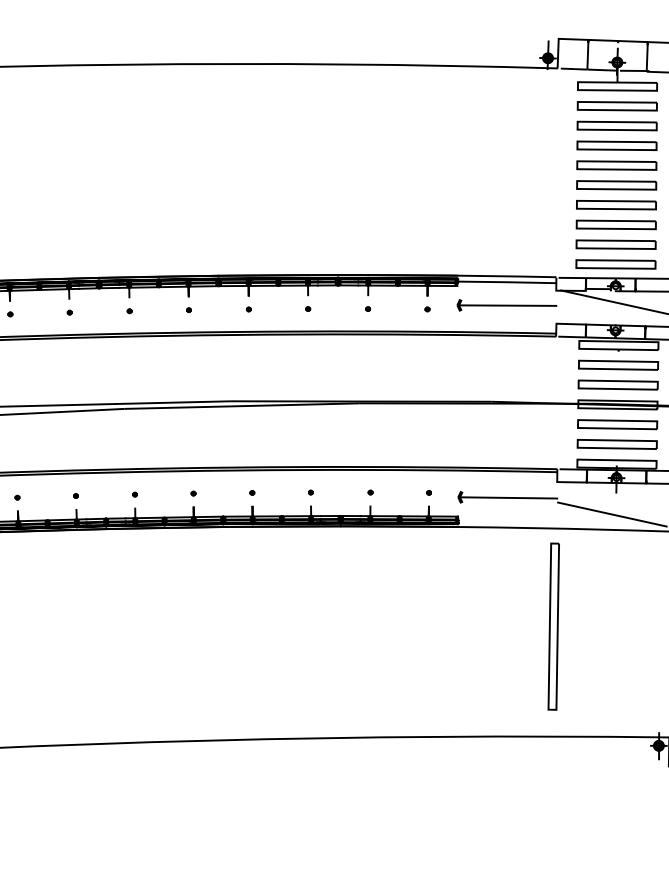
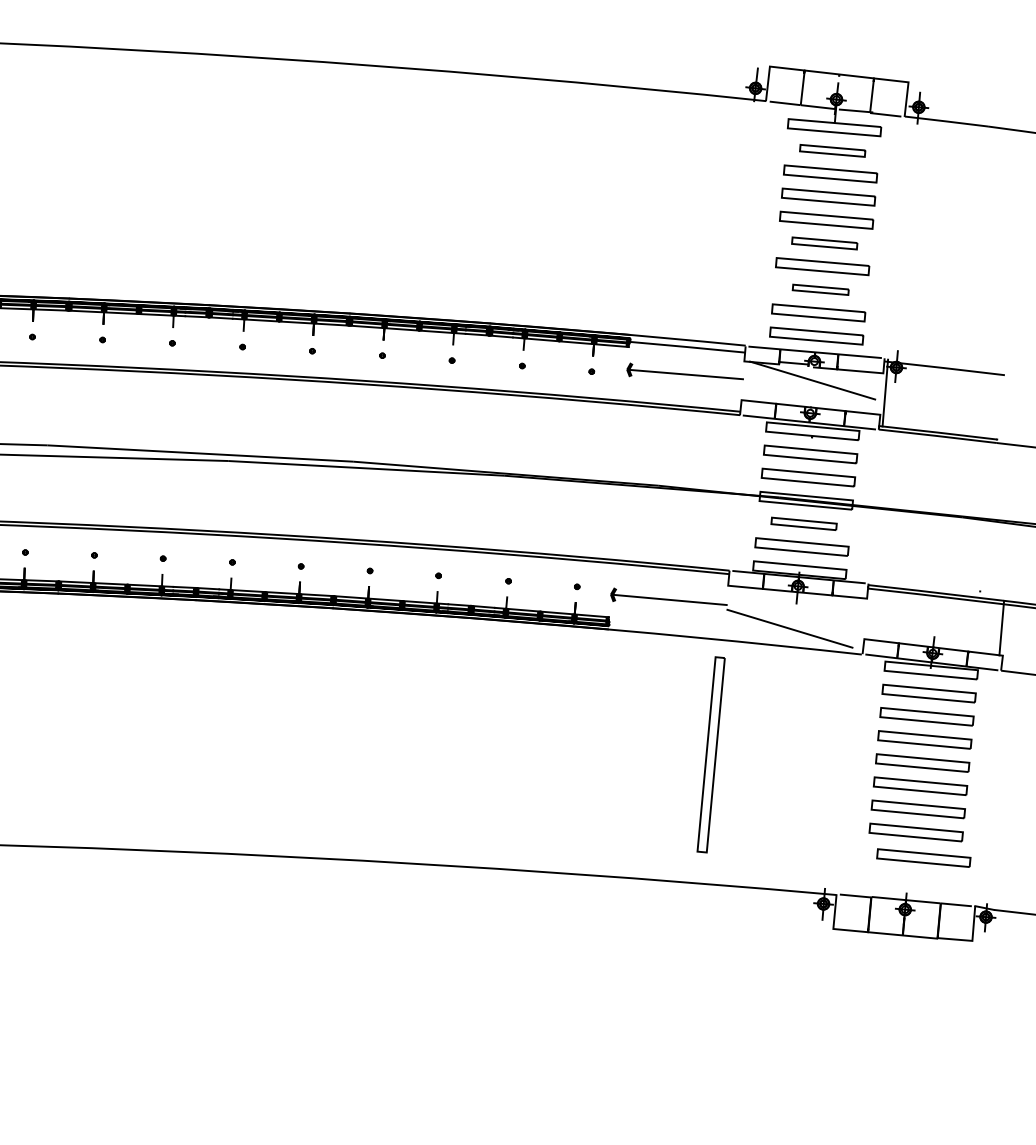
part: (617, 105) -> (832, 150), size x0.7
part: (616, 185) -> (824, 243), size x0.7
part: (616, 224) -> (820, 289), size x0.6
part: (617, 424) -> (803, 523), size x0.7

